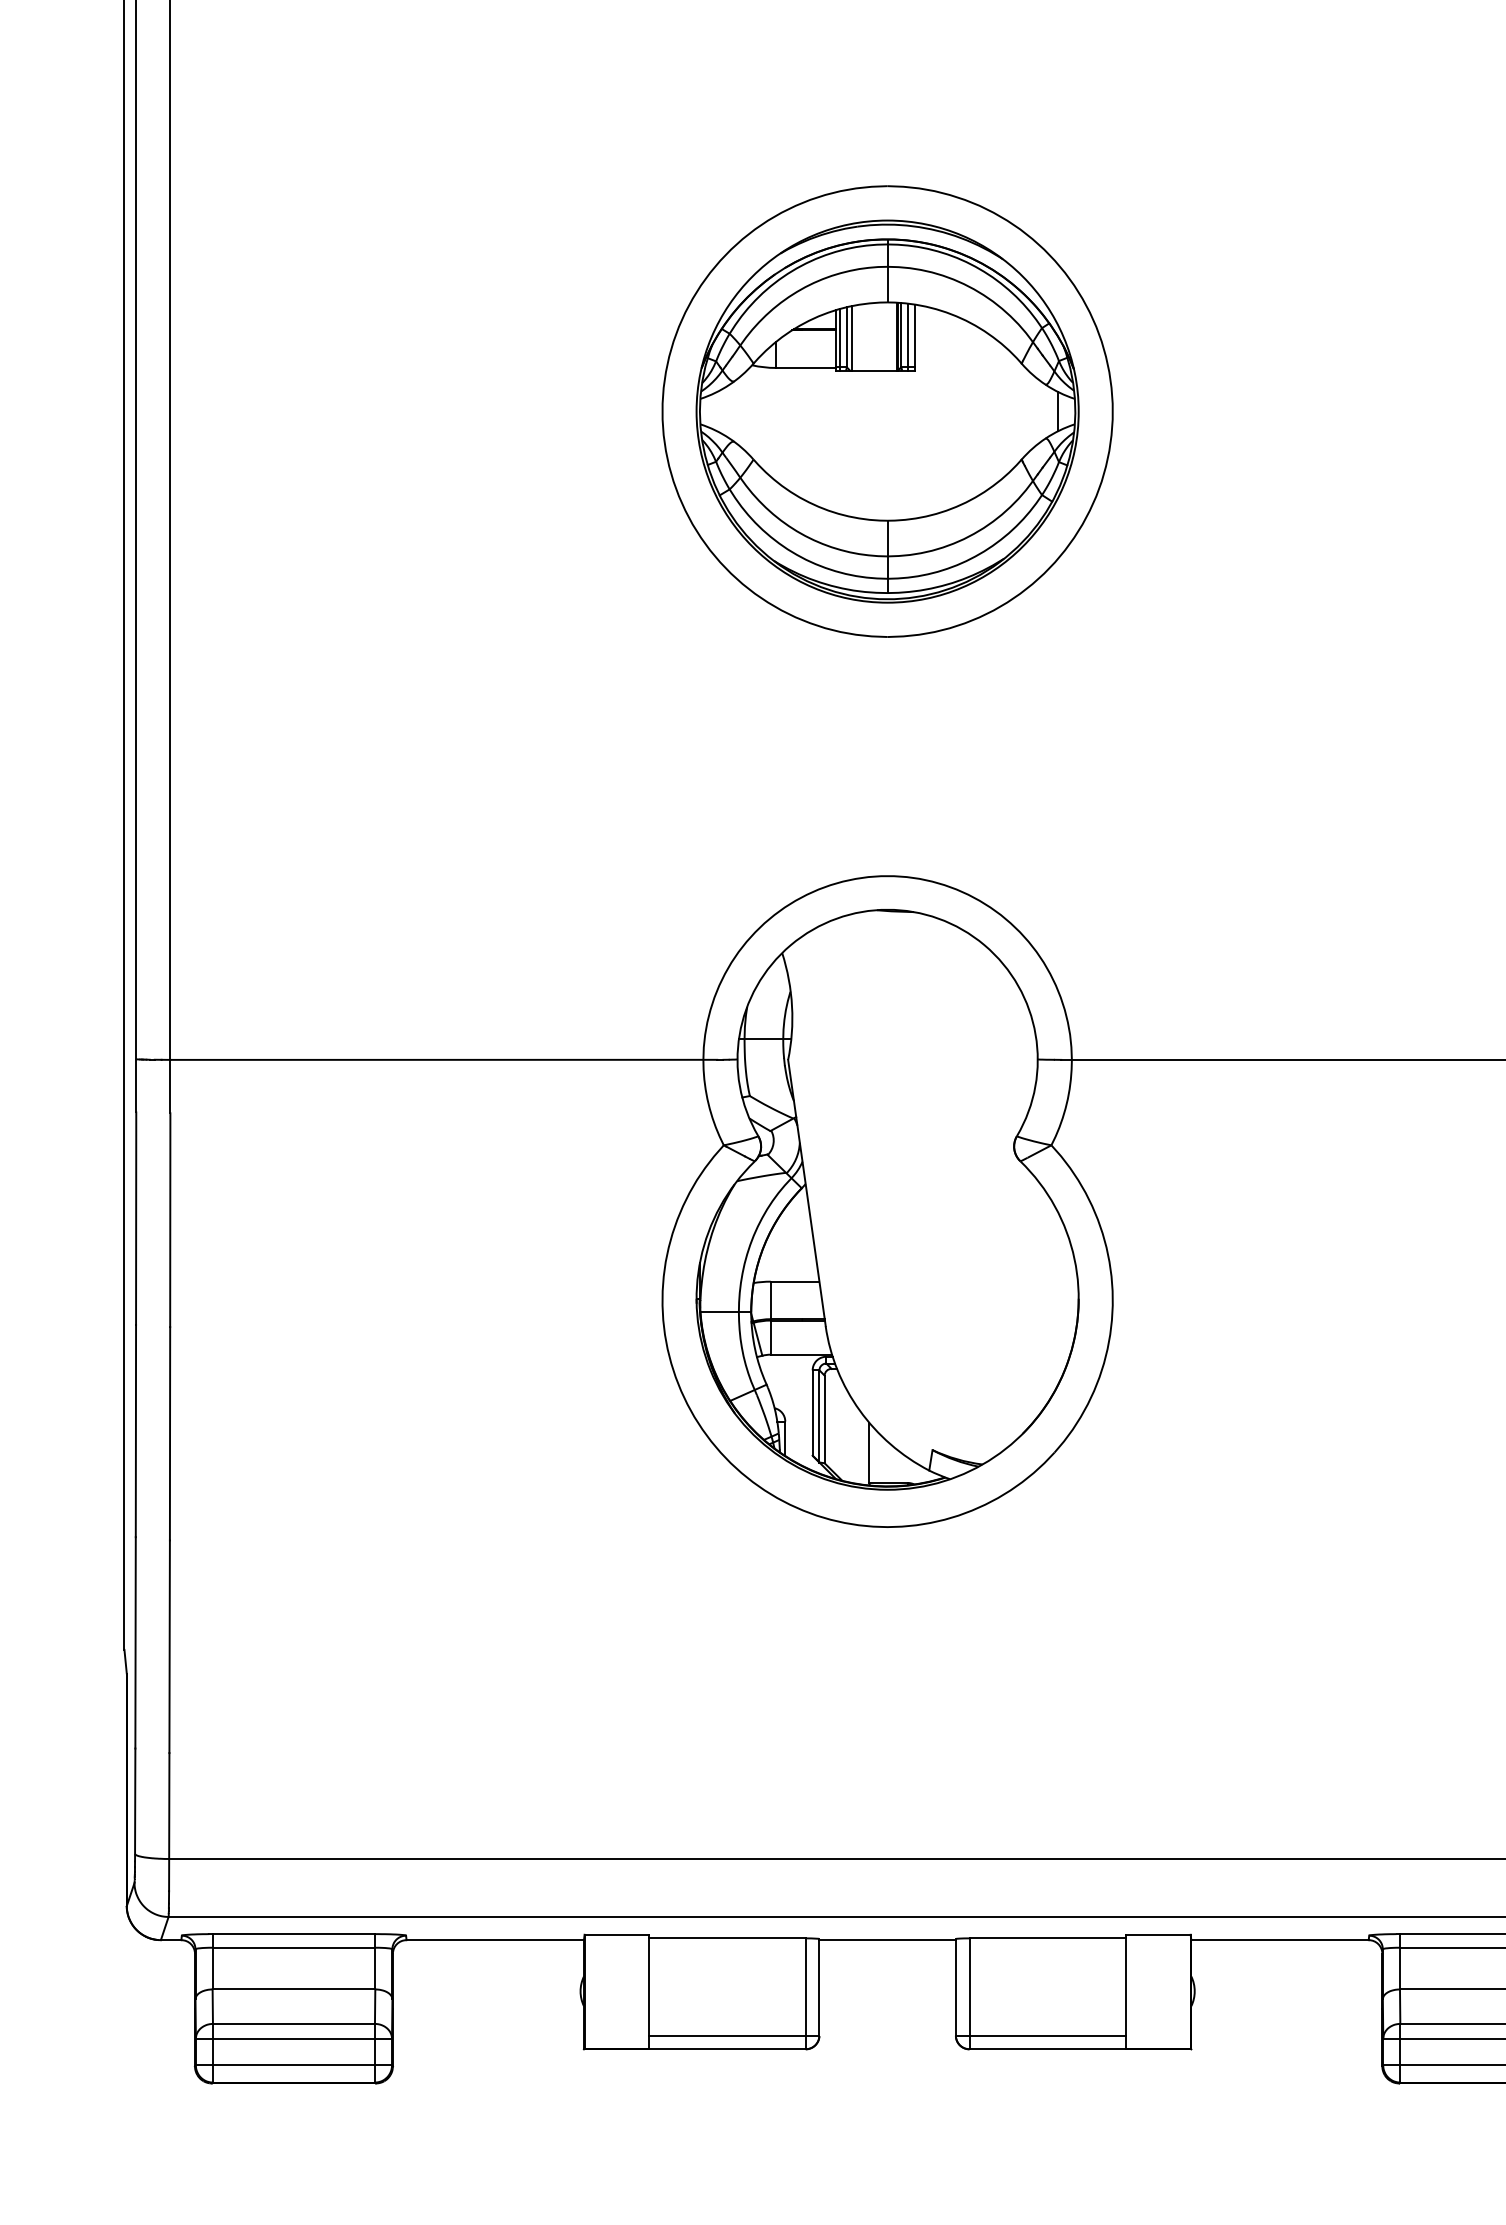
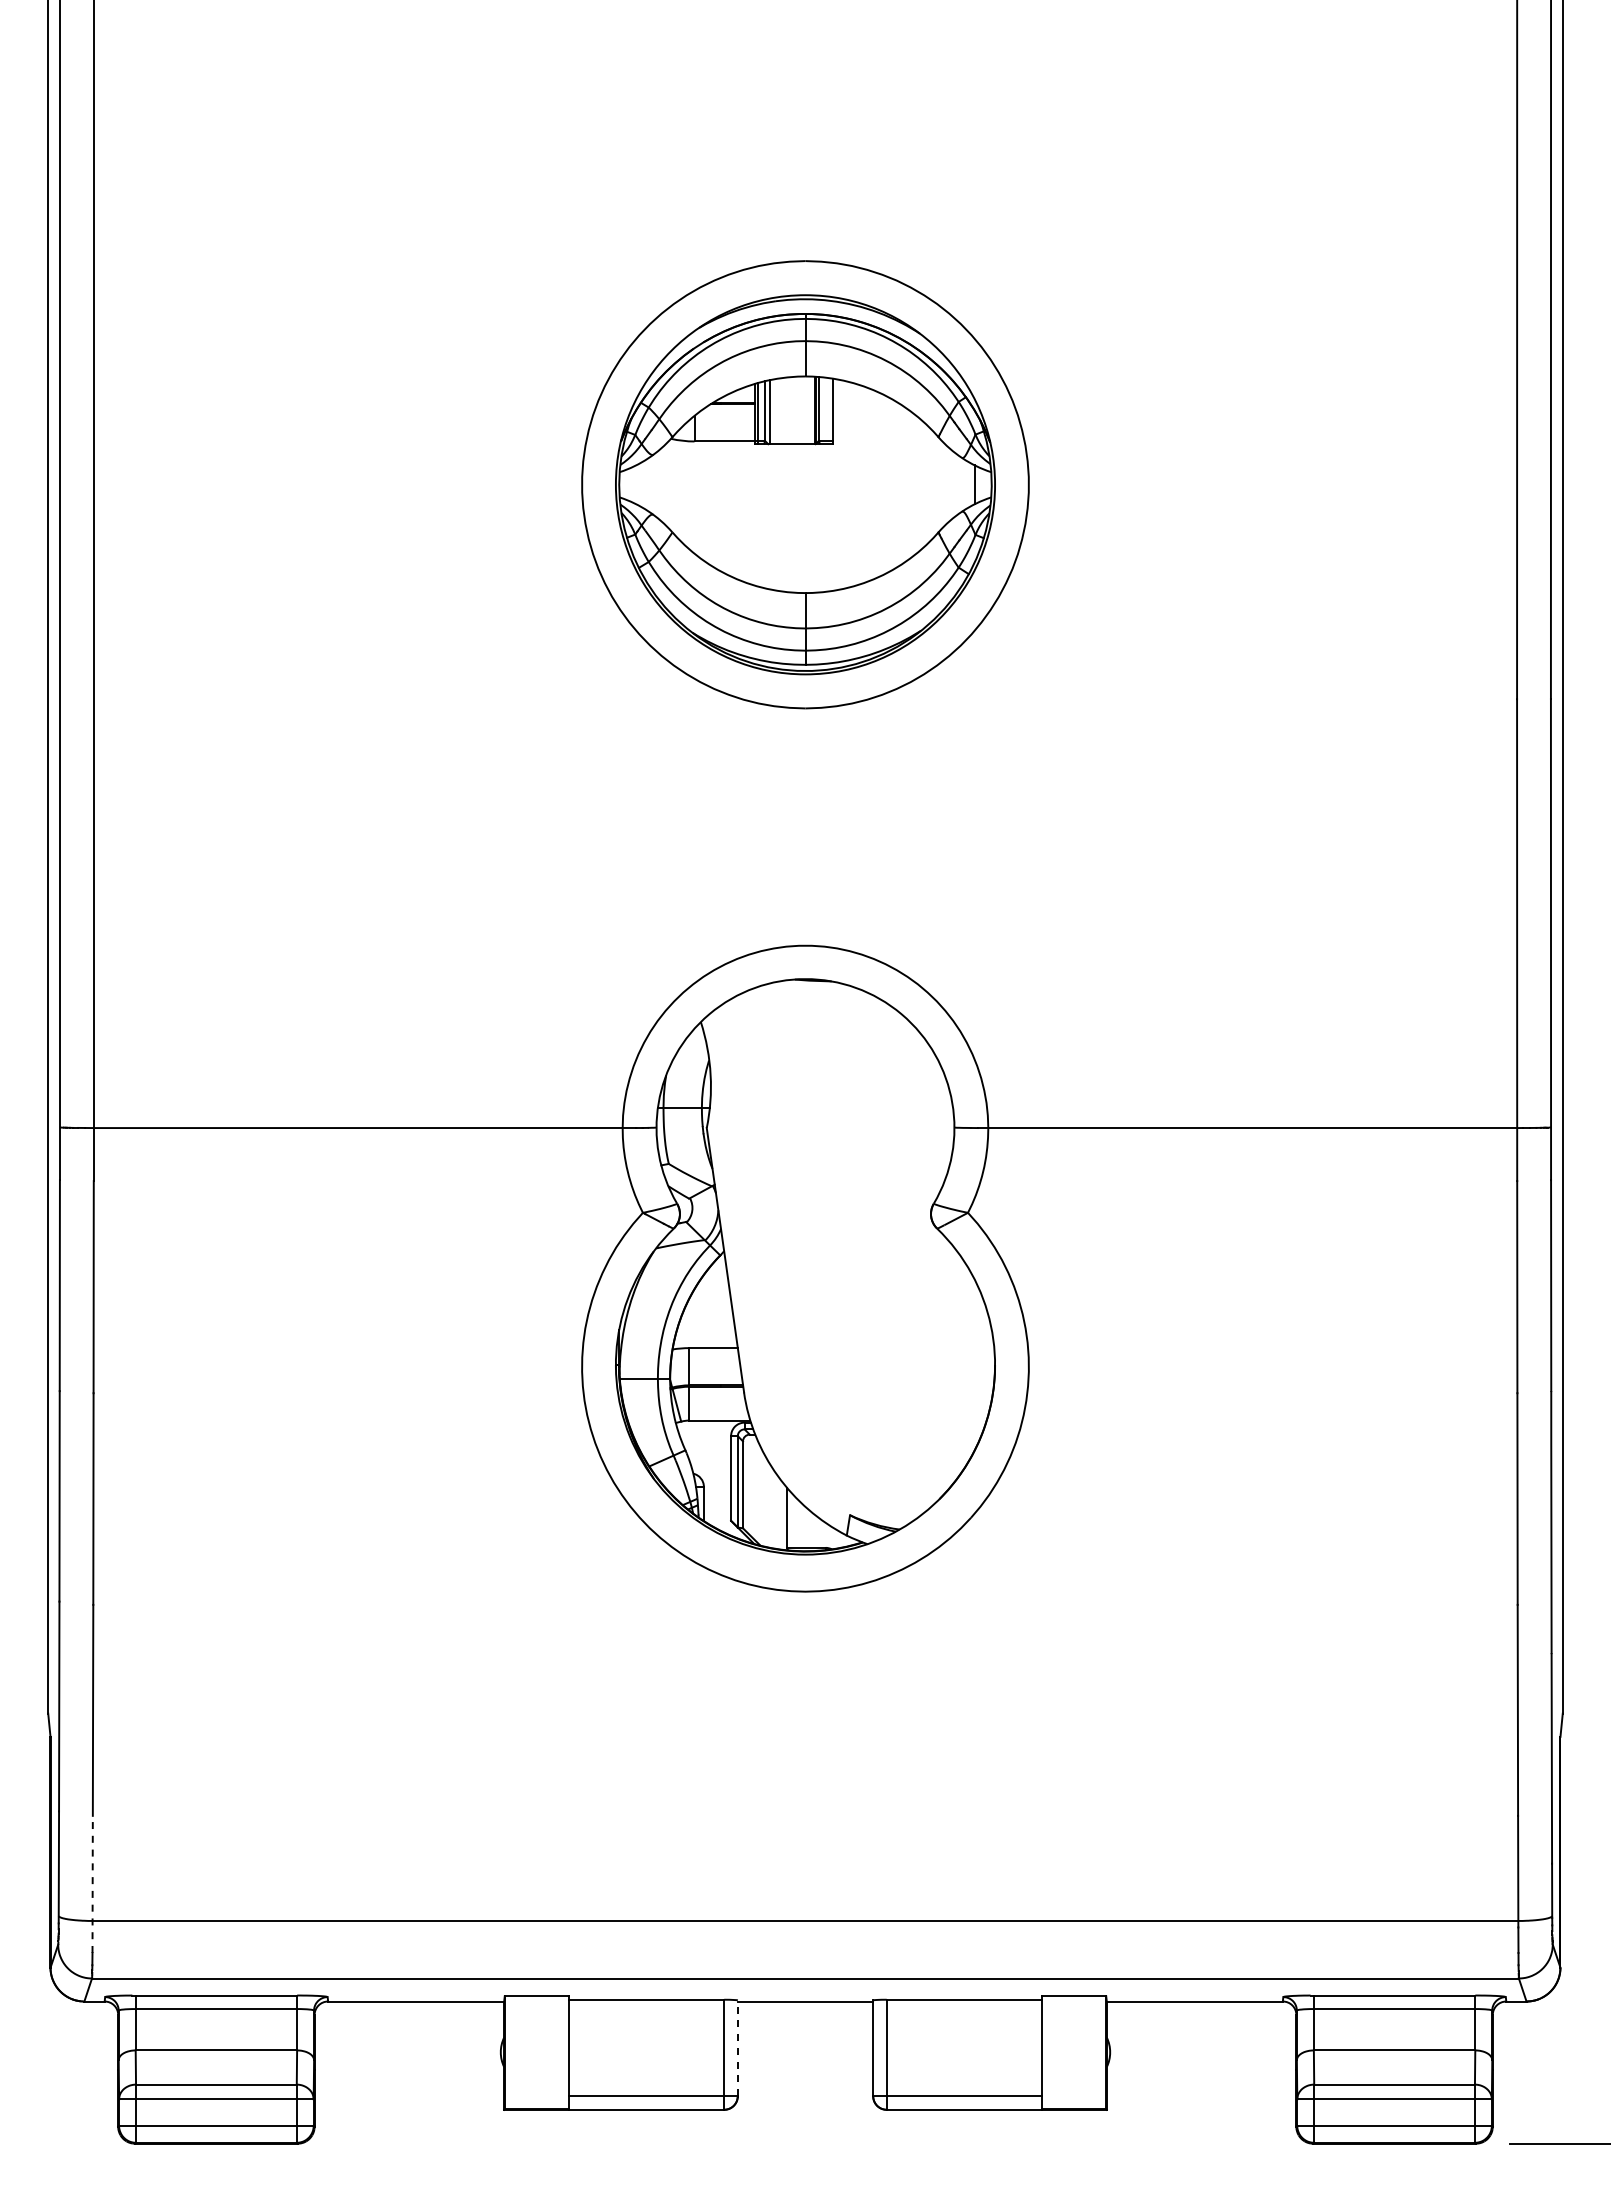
line: (907, 336) -> (825, 410), removed
line: (169, 1822) -> (92, 1884), solid -> dashed
line: (819, 1987) -> (737, 2048), solid -> dashed

